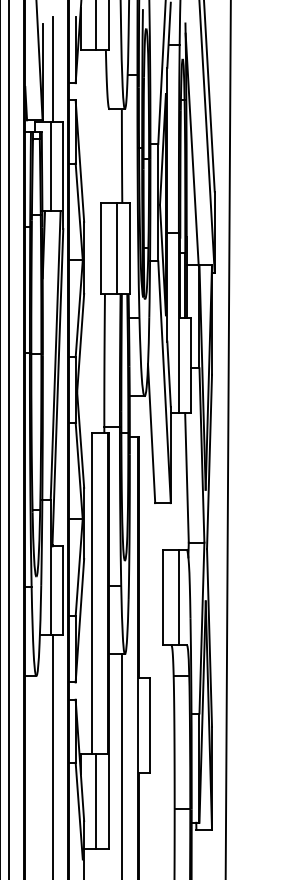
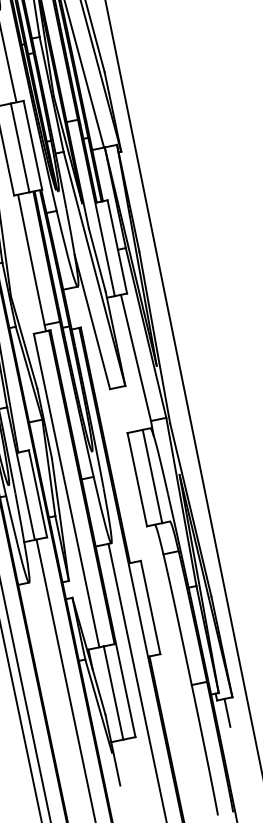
line: (203, 843) -> (226, 712), added

